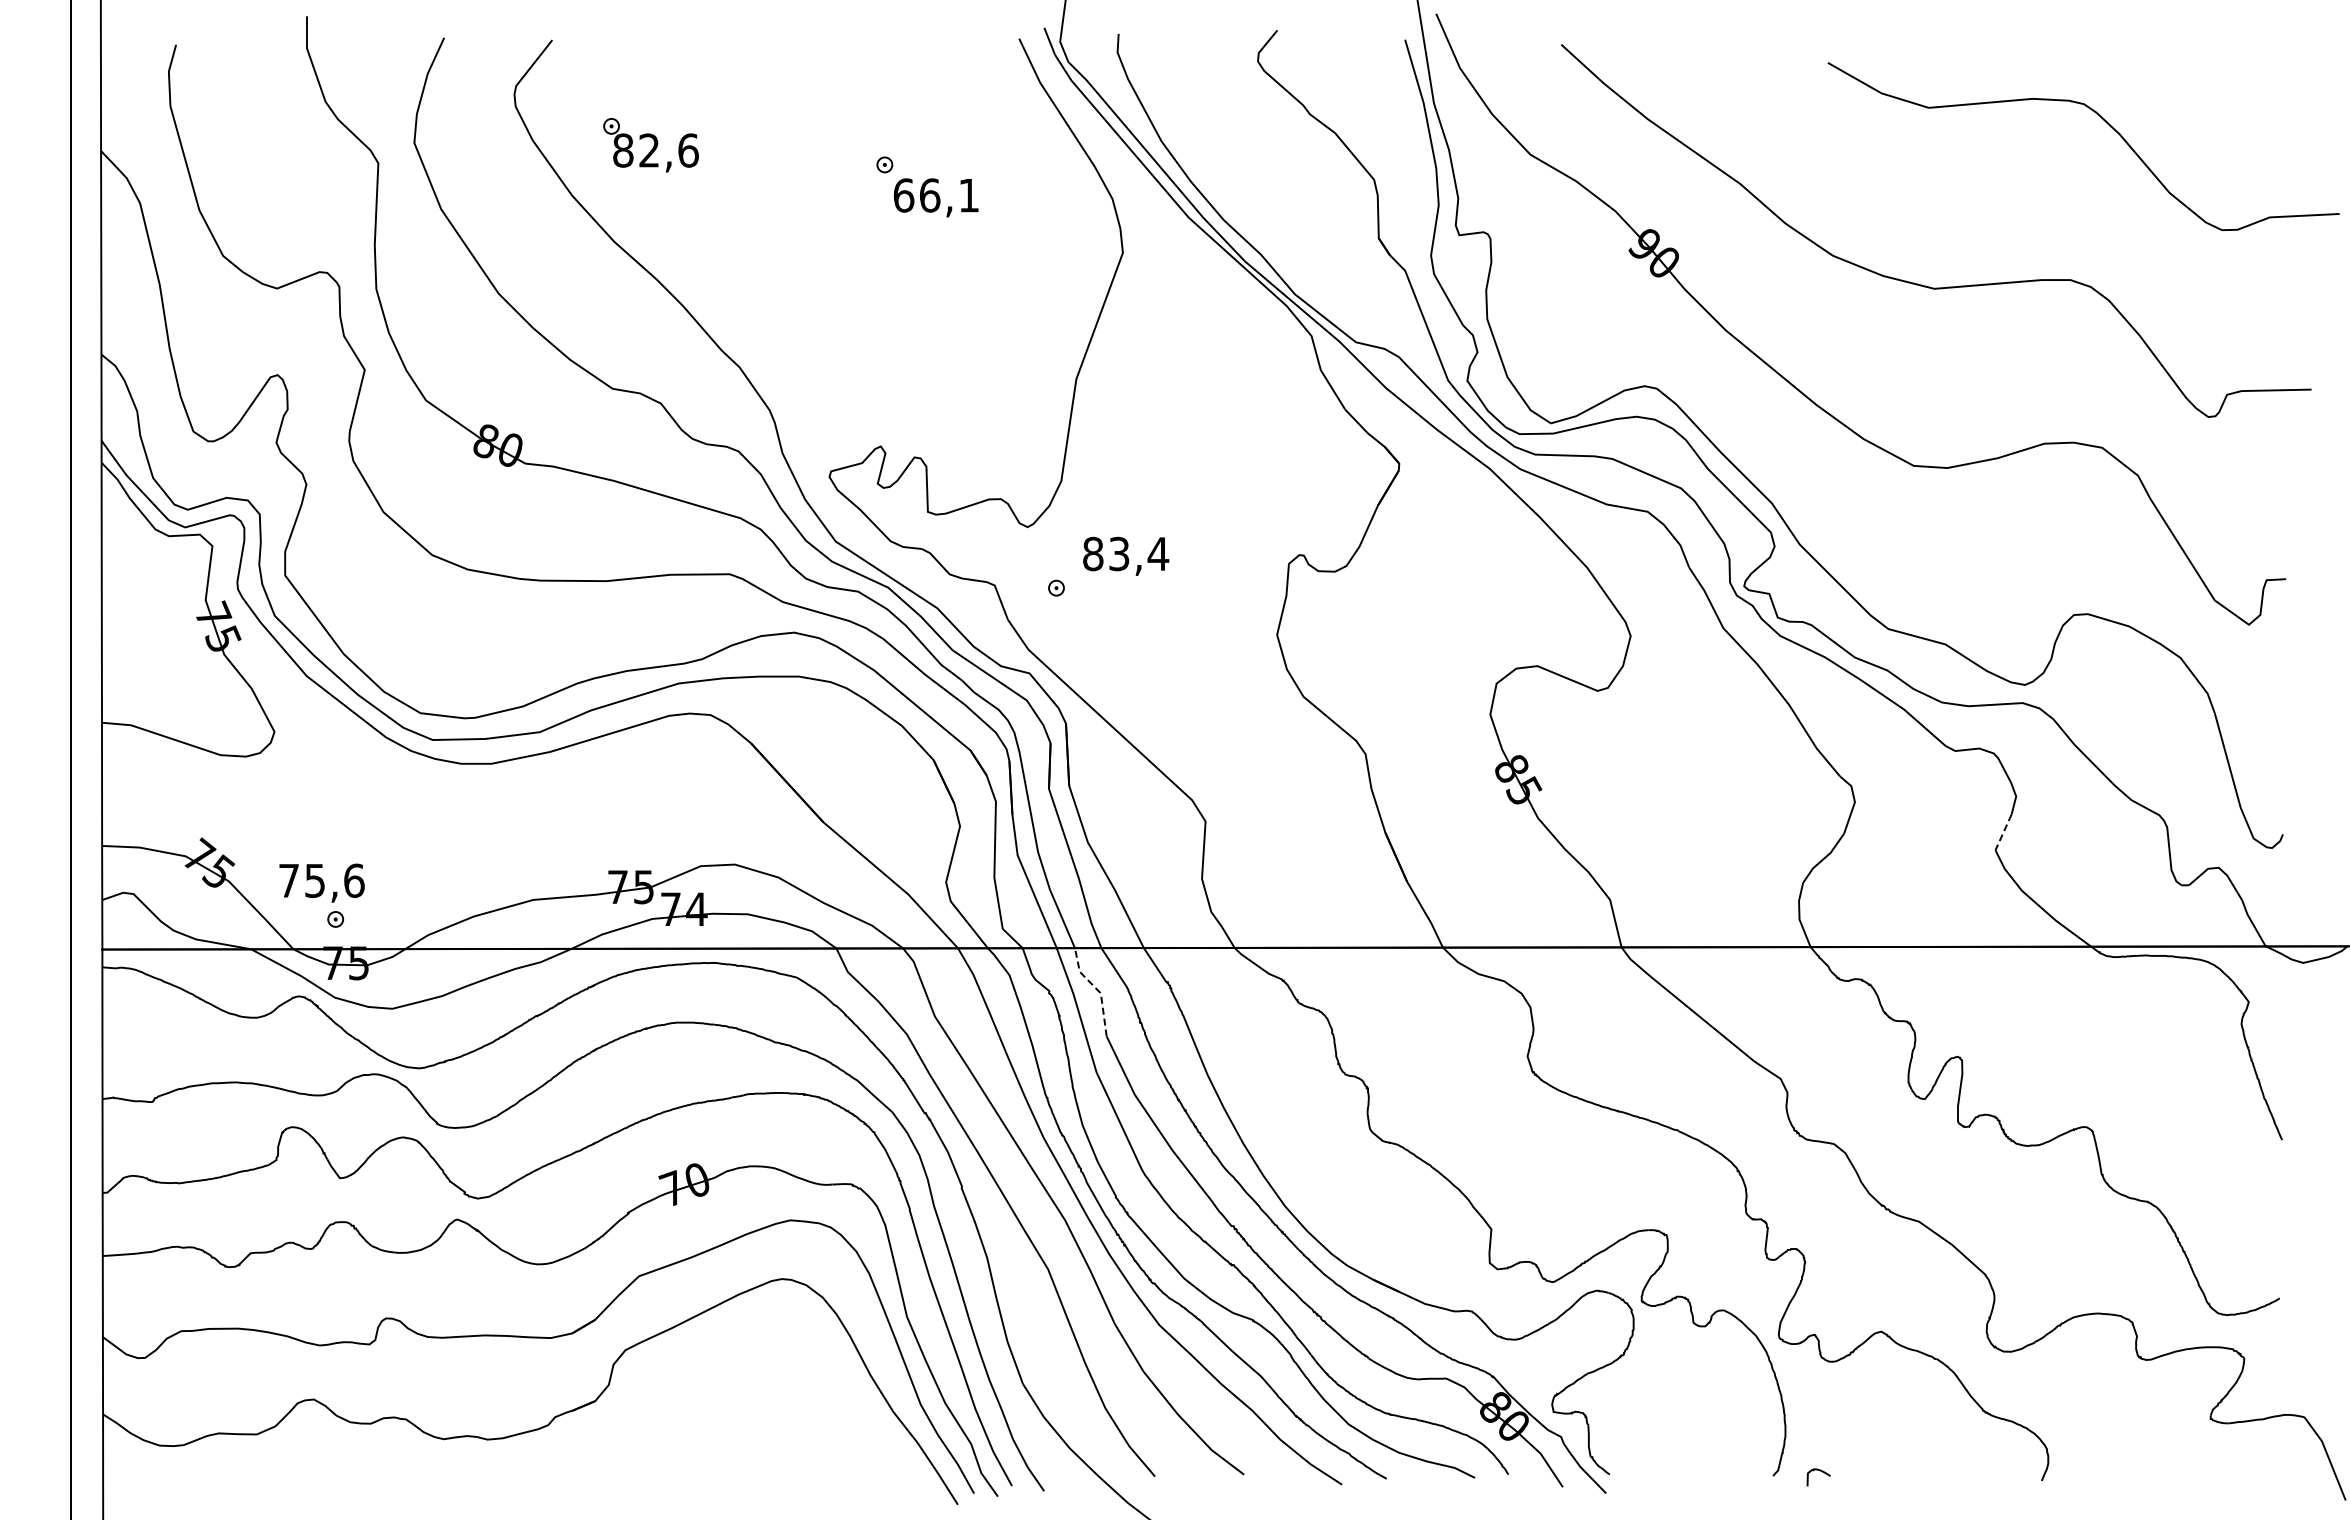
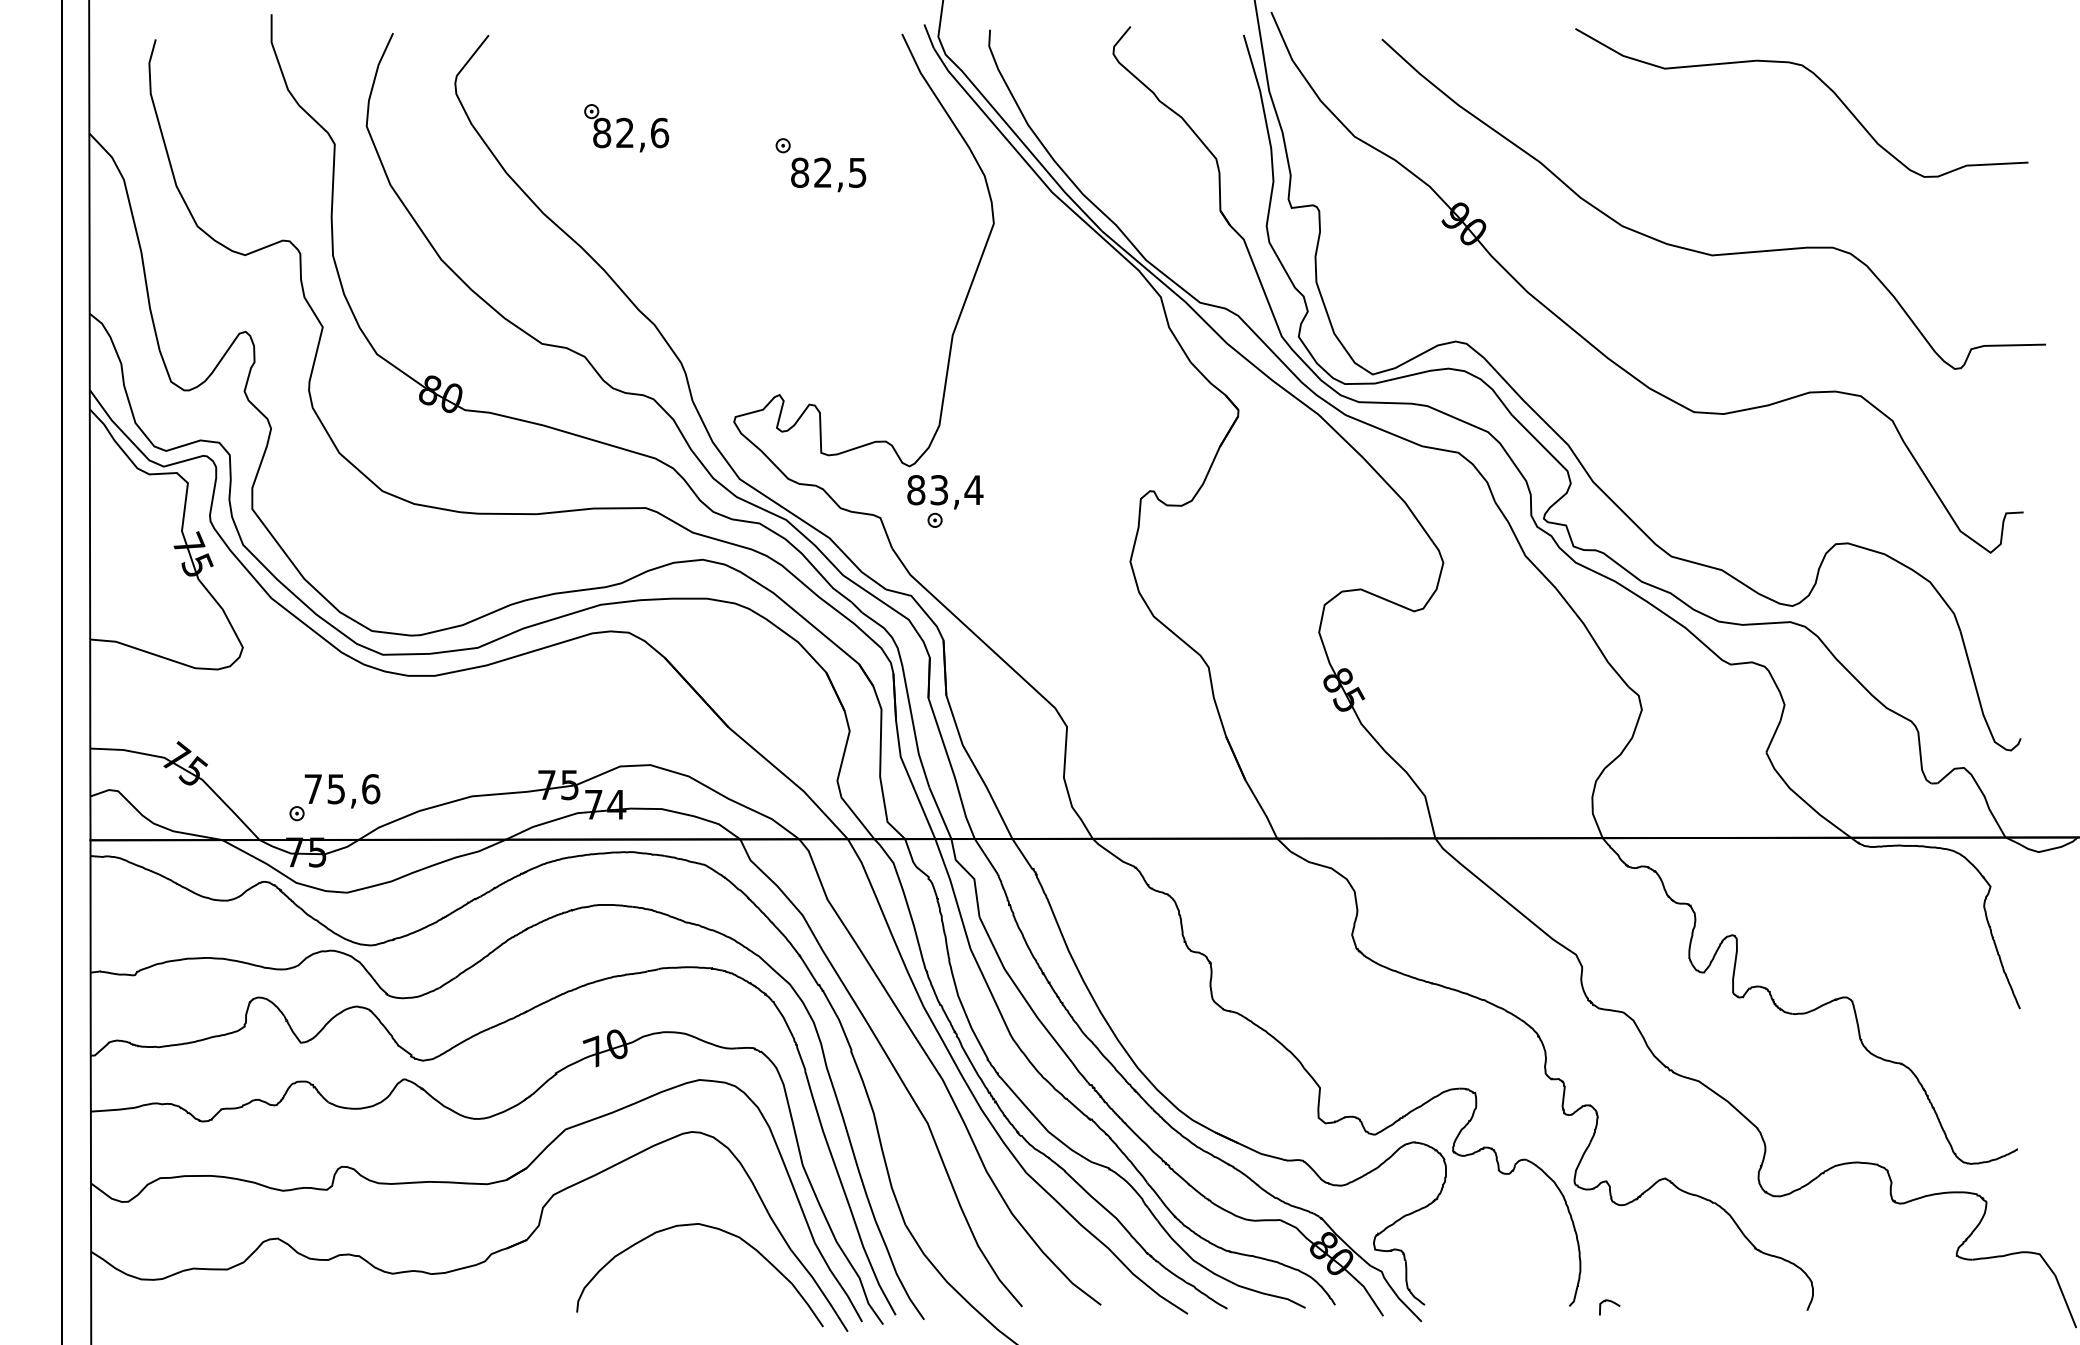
curve: (2106, 123) -> (1822, 82), moved
part: (650, 145) -> (626, 128), moved
text: (935, 195) -> (827, 172), 66,1 -> 82,5
text: (1126, 555) -> (945, 491), moved
line: (2003, 832) -> (1773, 736), dashed -> solid
text: (321, 882) -> (342, 790), moved
line: (1096, 989) -> (970, 875), dashed -> solid
curve: (802, 1387) -> (710, 1227), added

